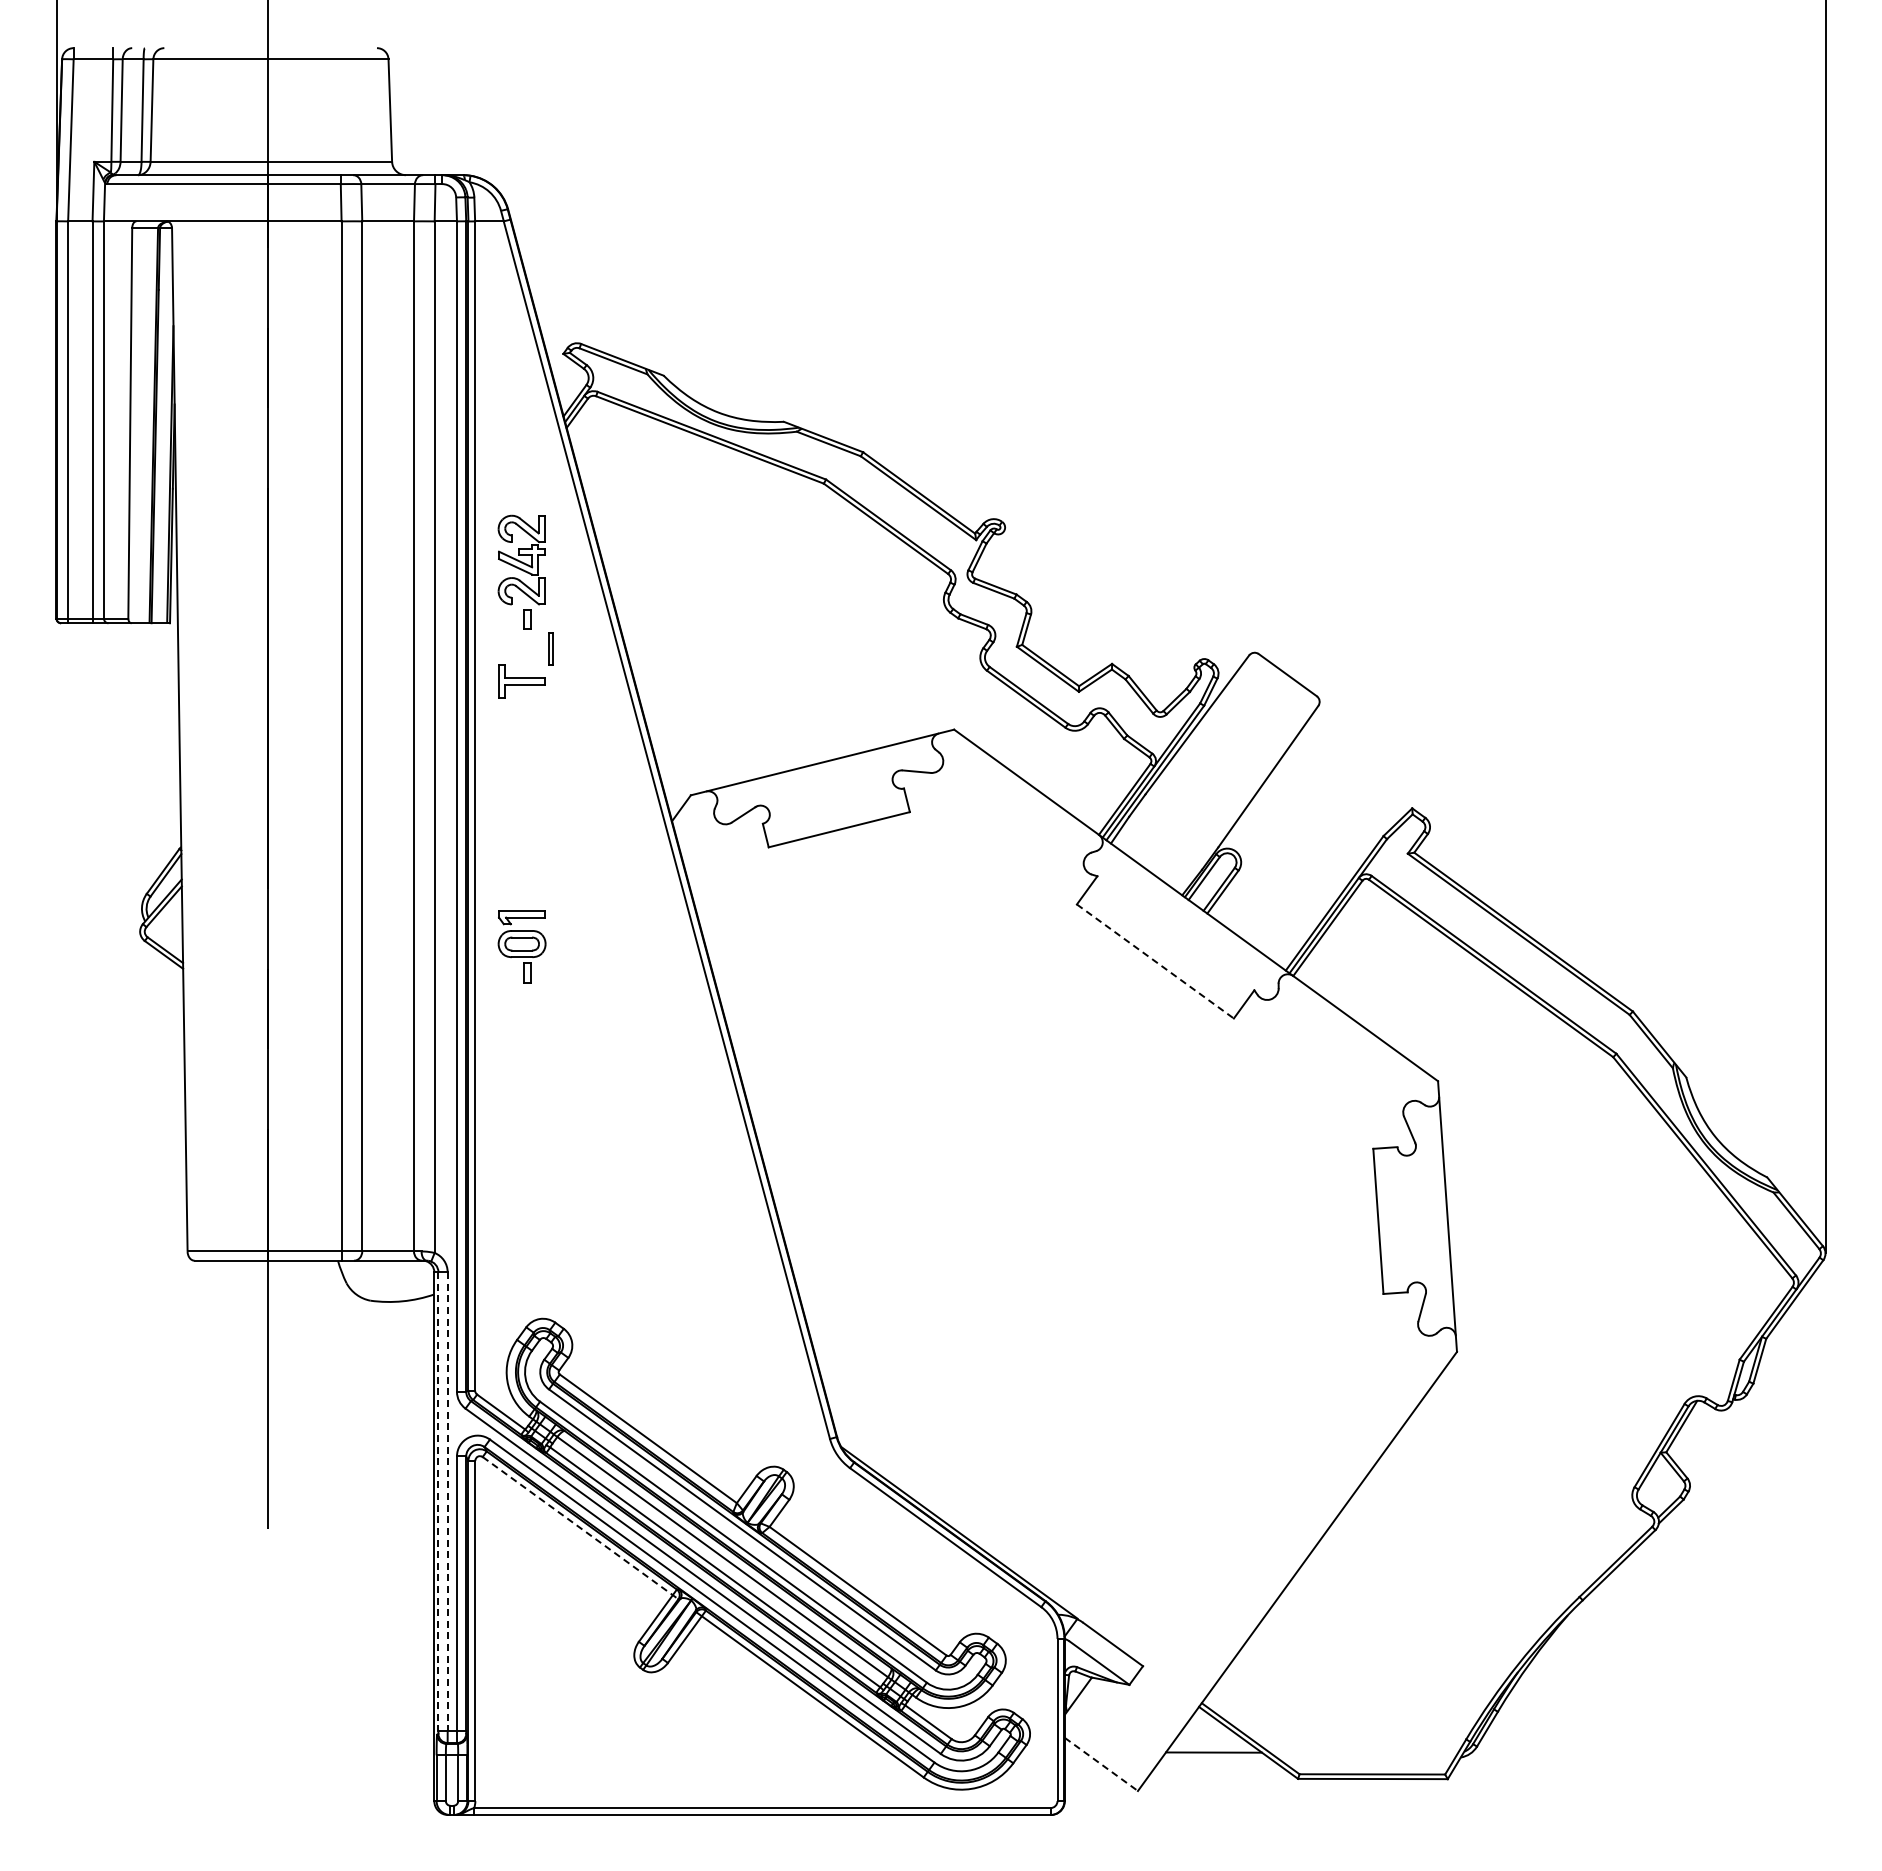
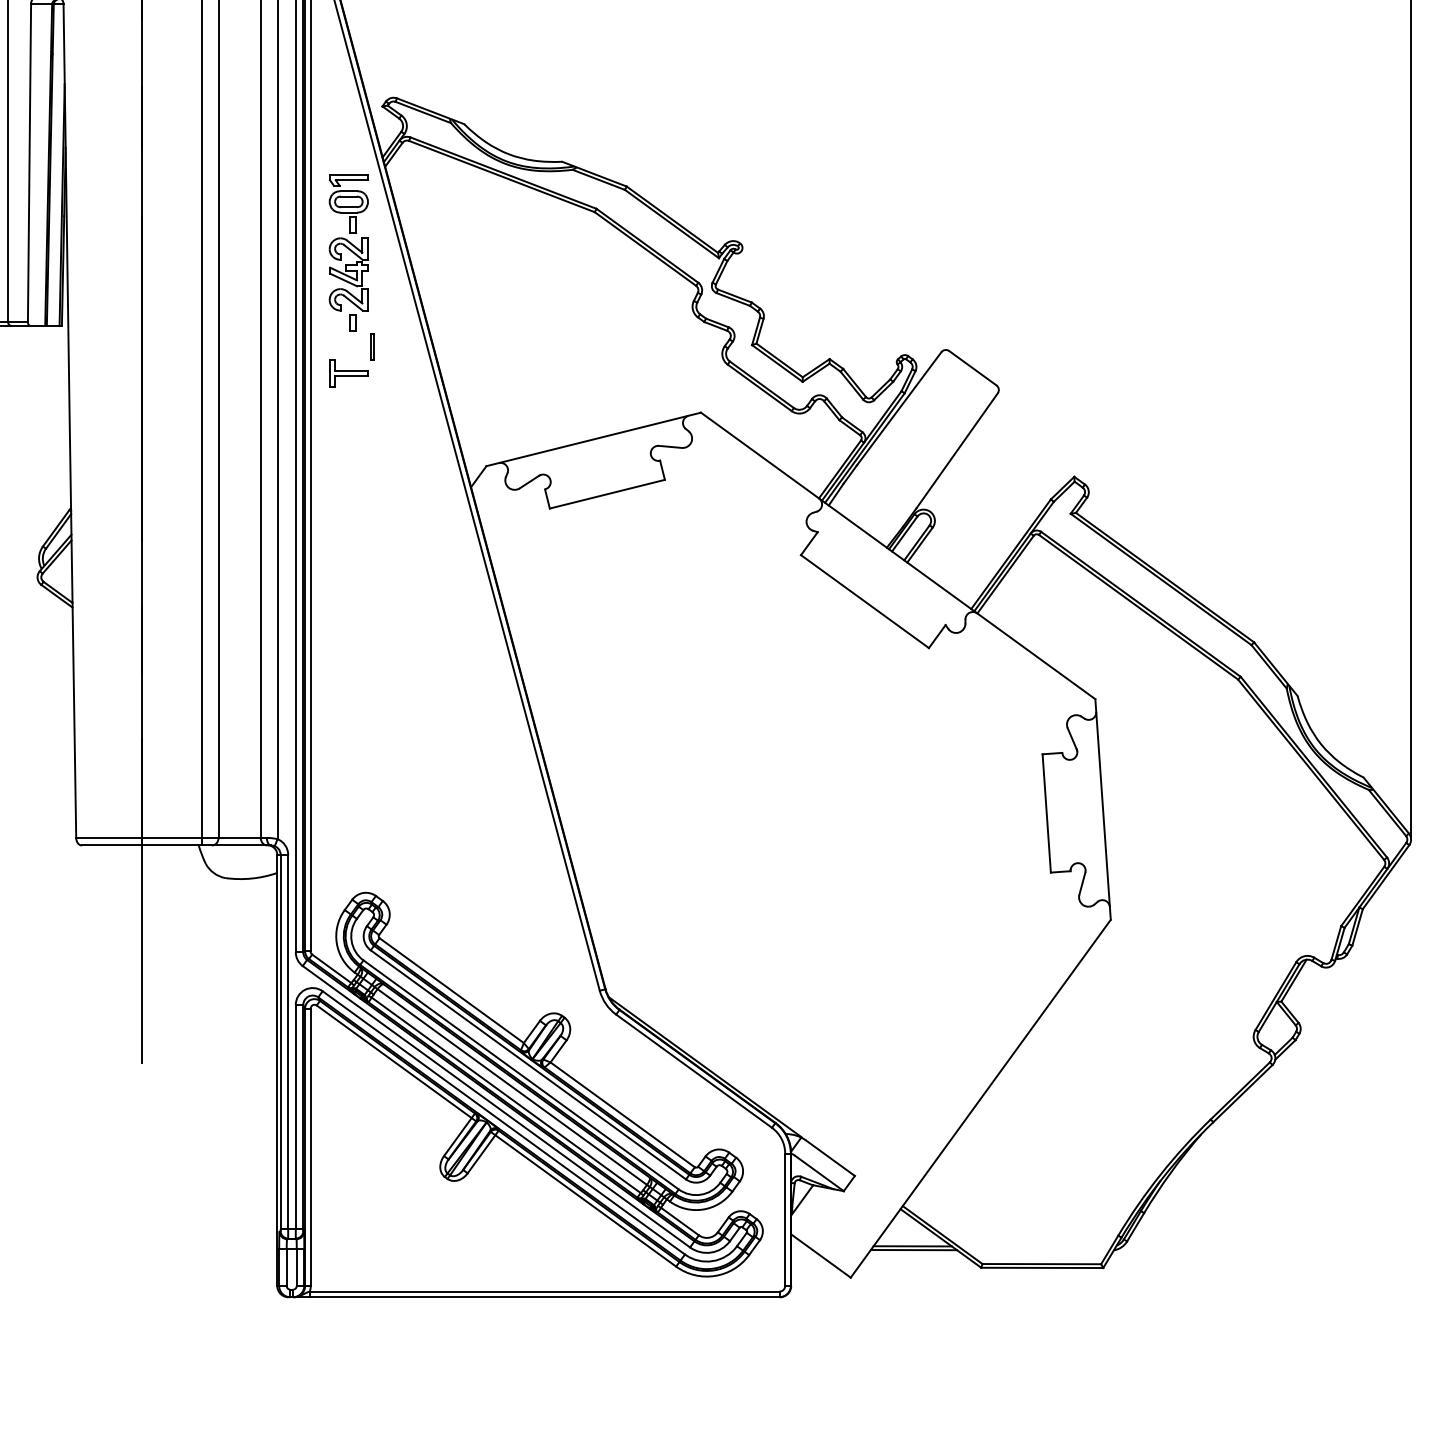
part: (521, 946) -> (348, 203), moved
line: (1155, 961) -> (865, 601), dashed -> solid
line: (438, 1501) -> (280, 1041), dashed -> solid
line: (447, 1501) -> (288, 1041), dashed -> solid
line: (580, 1528) -> (396, 1063), dashed -> solid
line: (1215, 1757) -> (913, 1250), added
line: (1101, 1764) -> (821, 1256), dashed -> solid

